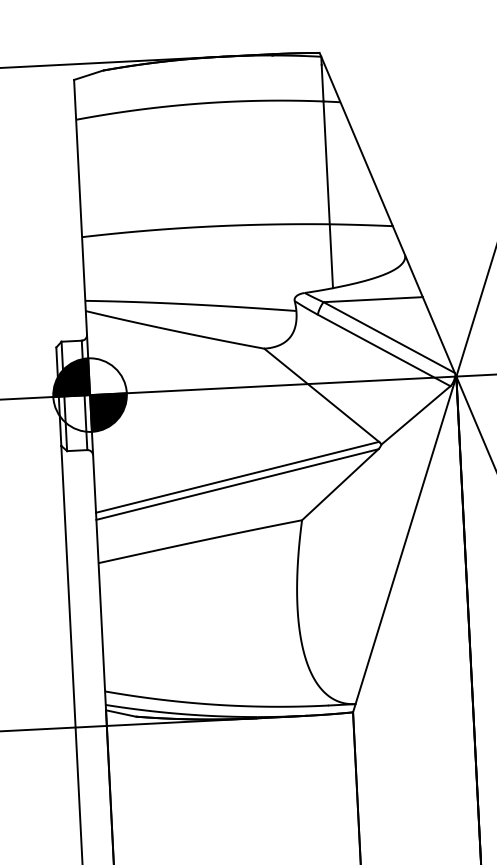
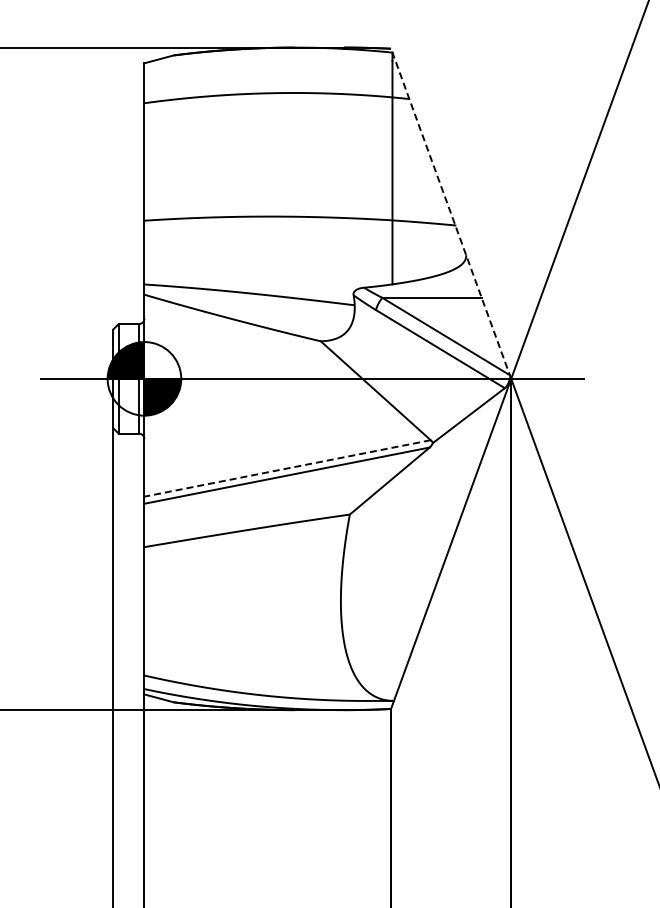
line: (388, 214) -> (451, 213), solid -> dashed
line: (237, 477) -> (287, 468), solid -> dashed

